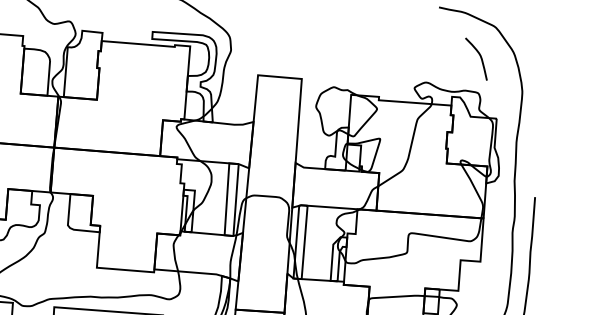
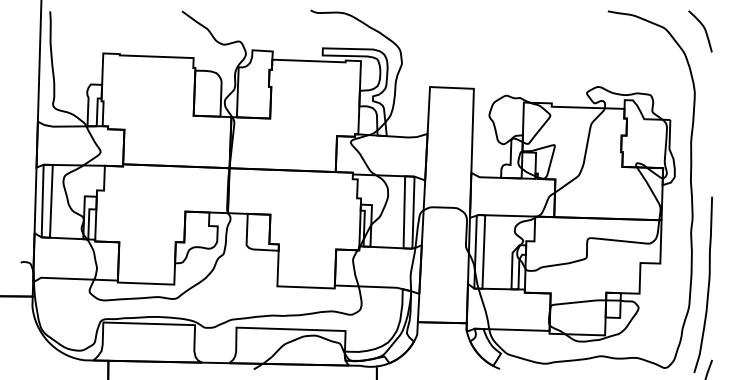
curve: (480, 58) -> (704, 30), moved

